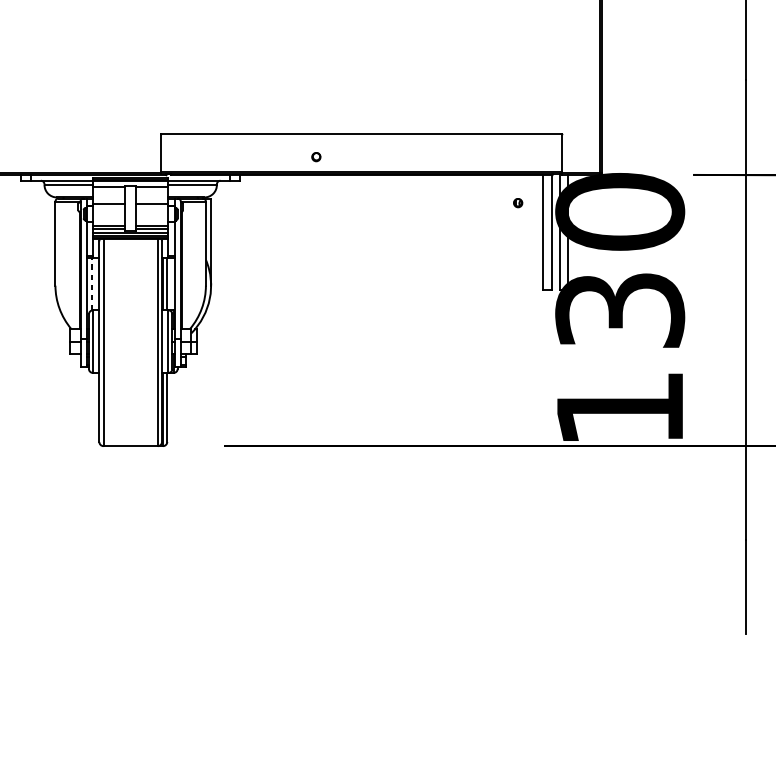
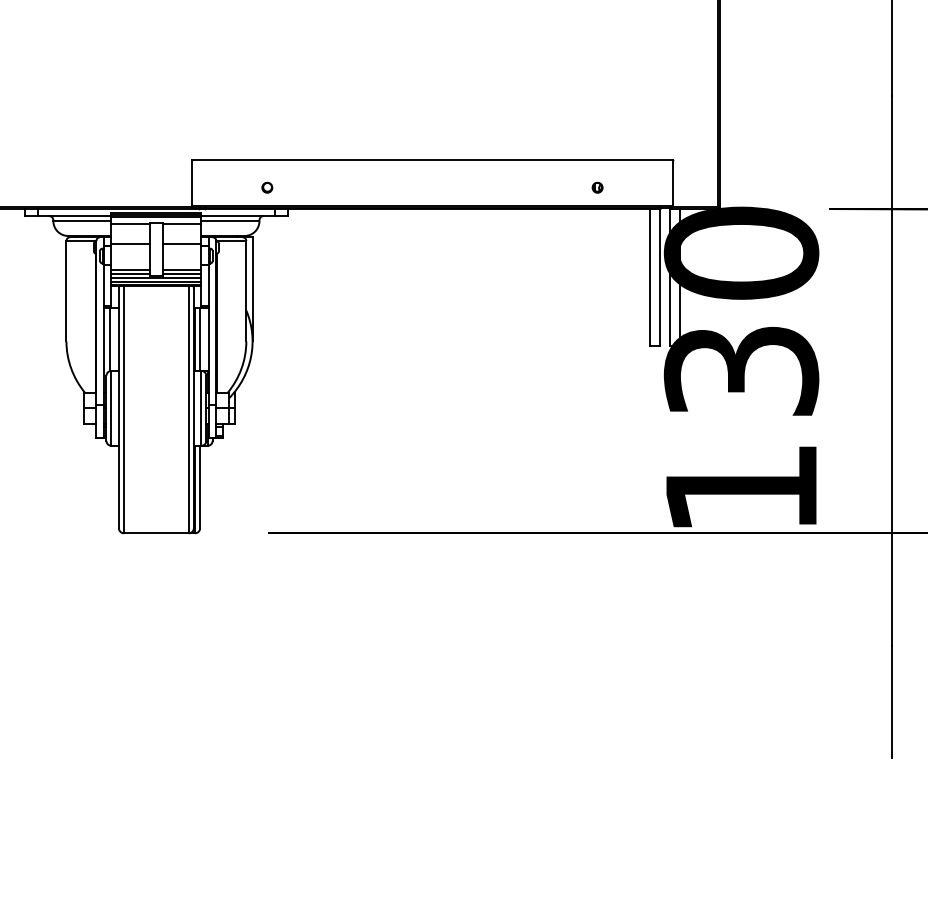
part: (316, 156) -> (267, 187), moved
part: (518, 202) -> (597, 187), moved
line: (92, 284) -> (110, 339), dashed -> solid

